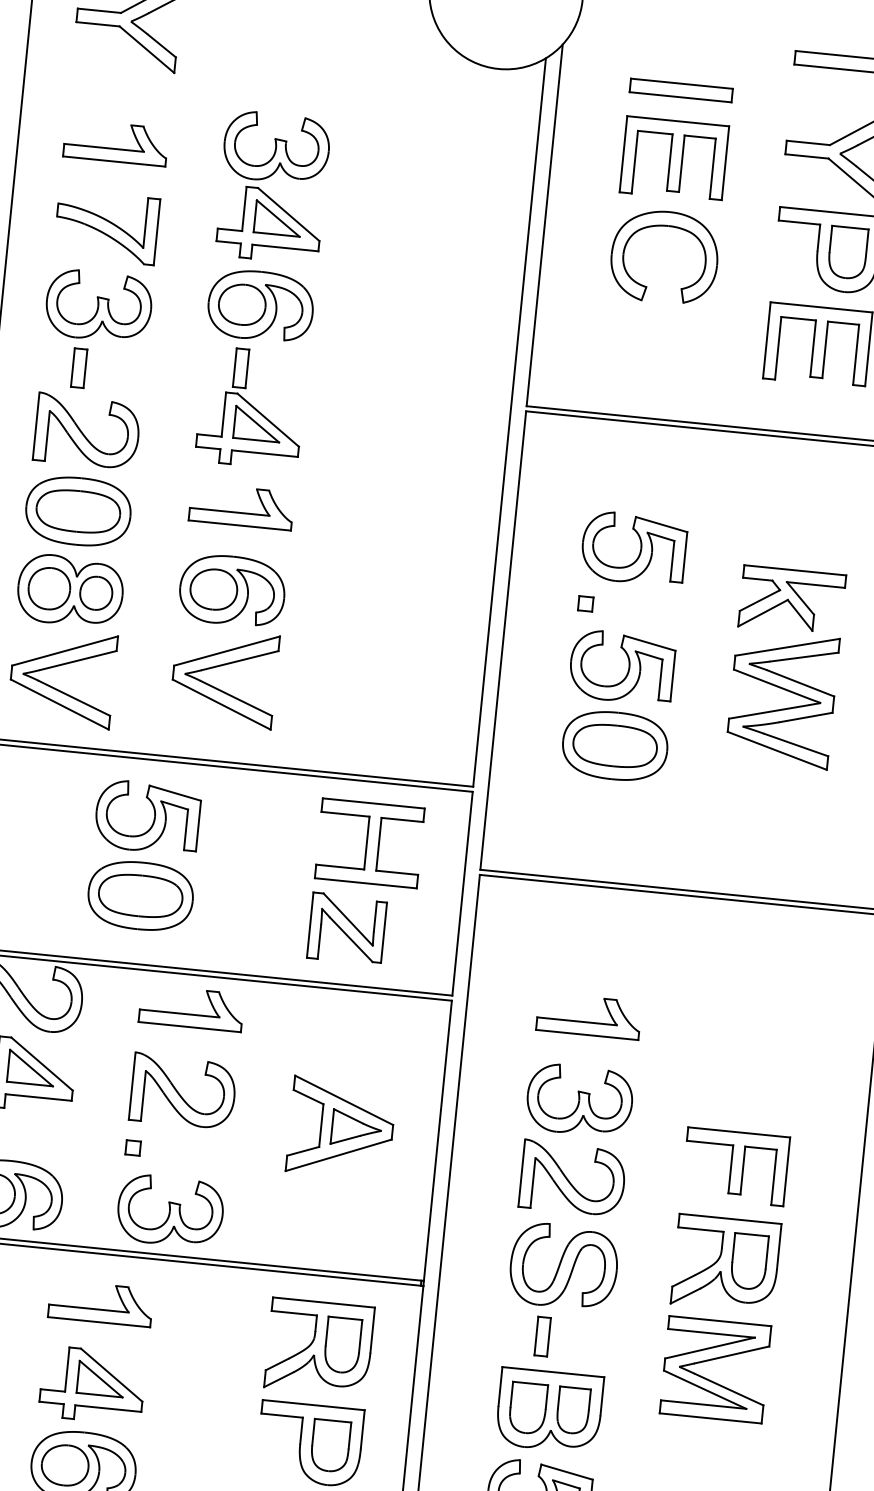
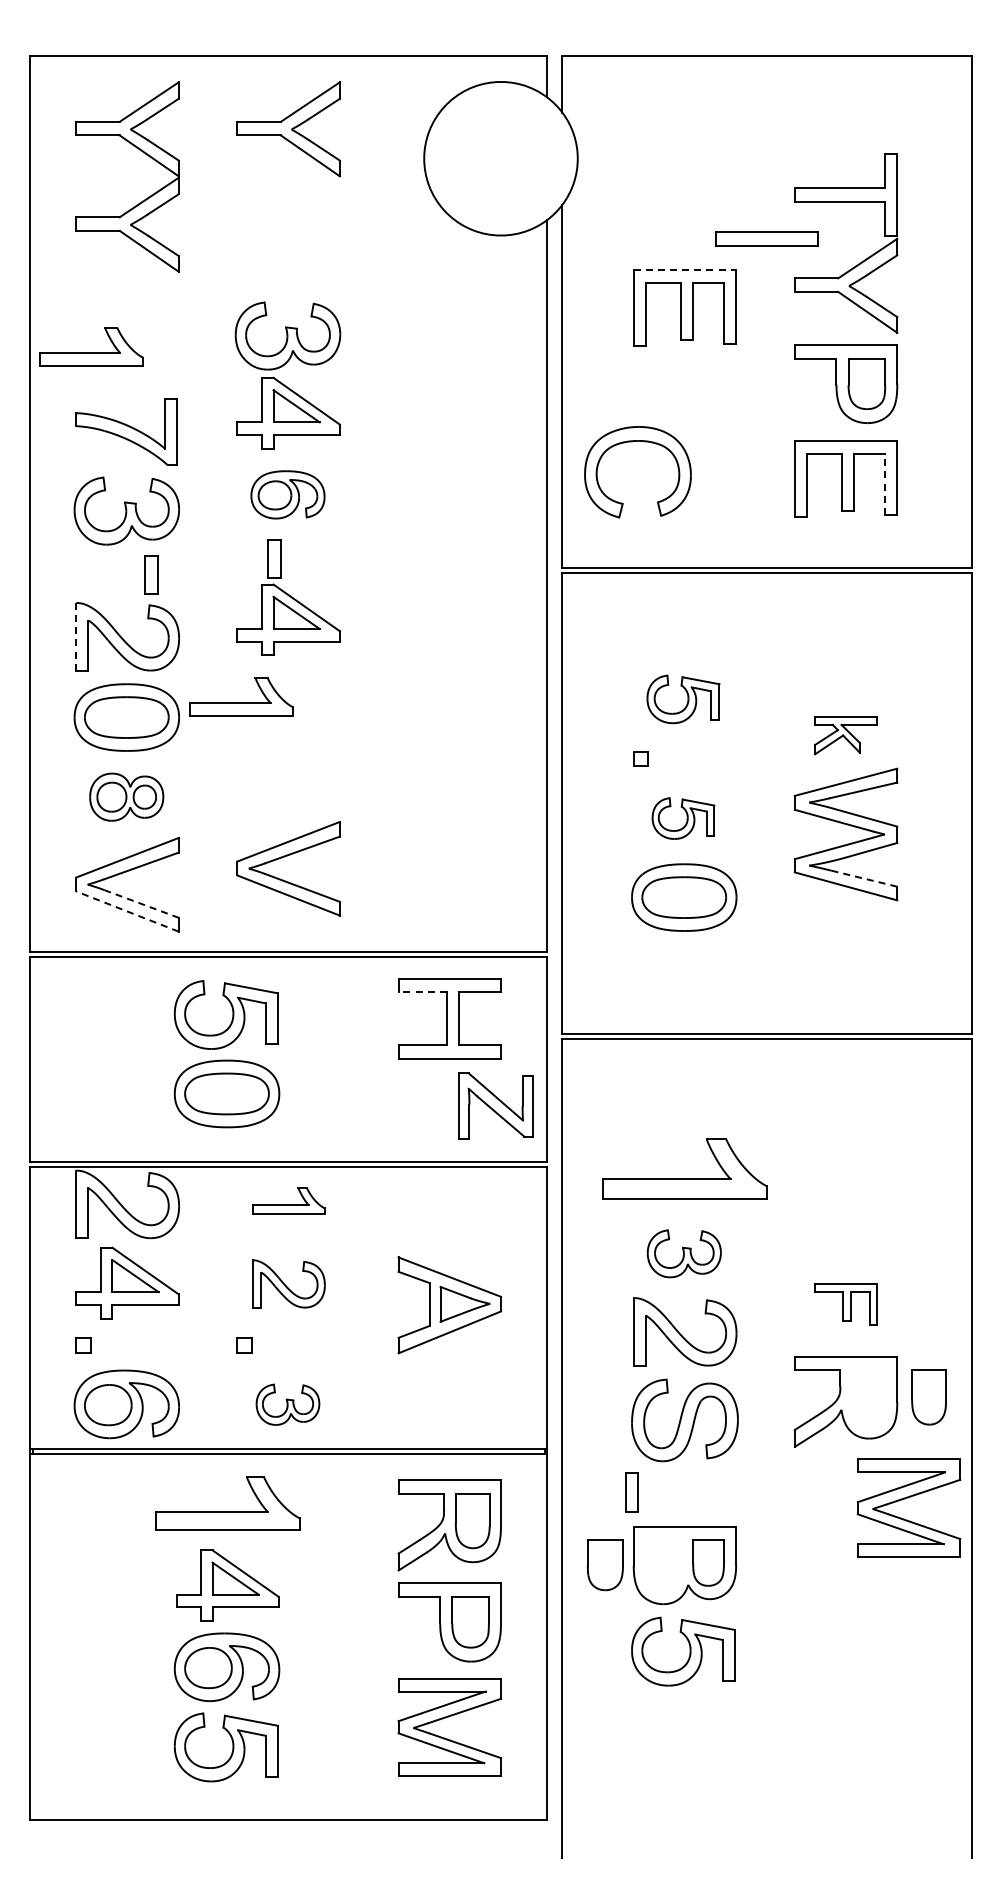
part: (680, 90) -> (766, 238), moved
line: (678, 121) -> (685, 269), solid -> dashed
part: (115, 142) -> (91, 346), moved
part: (662, 226) -> (632, 442), moved
part: (260, 305) -> (287, 494), size x0.7
line: (856, 354) -> (885, 484), solid -> dashed
part: (79, 367) -> (151, 574), moved
line: (36, 425) -> (76, 636), solid -> dashed
part: (241, 506) -> (241, 696), moved
part: (634, 548) -> (683, 699), size x0.7
part: (70, 589) -> (126, 796), size x0.7
part: (232, 590) -> (287, 780), removed
part: (791, 600) -> (845, 735), size x0.6
part: (622, 667) -> (683, 818), size x0.6
line: (74, 697) -> (141, 903), solid -> dashed
line: (59, 704) -> (127, 911), solid -> dashed
line: (796, 744) -> (864, 878), solid -> dashed
line: (345, 814) -> (422, 992), solid -> dashed
part: (346, 928) -> (495, 1105), moved
part: (191, 1008) -> (288, 1200), size x0.7
part: (589, 1015) -> (685, 1168), size x1.6
part: (183, 1090) -> (288, 1283), size x0.7
part: (580, 1100) -> (684, 1253), size x0.7
part: (735, 1166) -> (845, 1304), size x0.6
part: (170, 1210) -> (287, 1404), size x0.6
part: (748, 1261) -> (928, 1397), moved
part: (100, 1303) -> (227, 1503), size x1.4
part: (542, 1336) -> (631, 1492), moved
part: (712, 1360) -> (905, 1499), moved
part: (528, 1408) -> (605, 1565), moved

